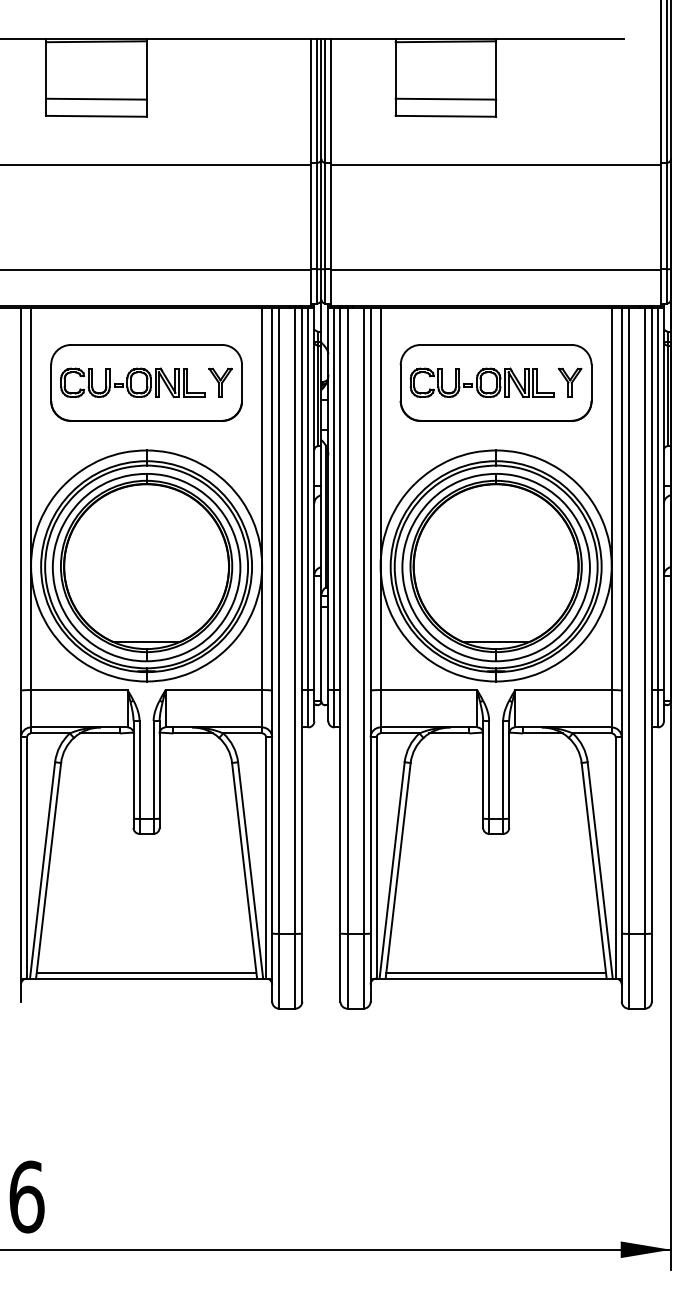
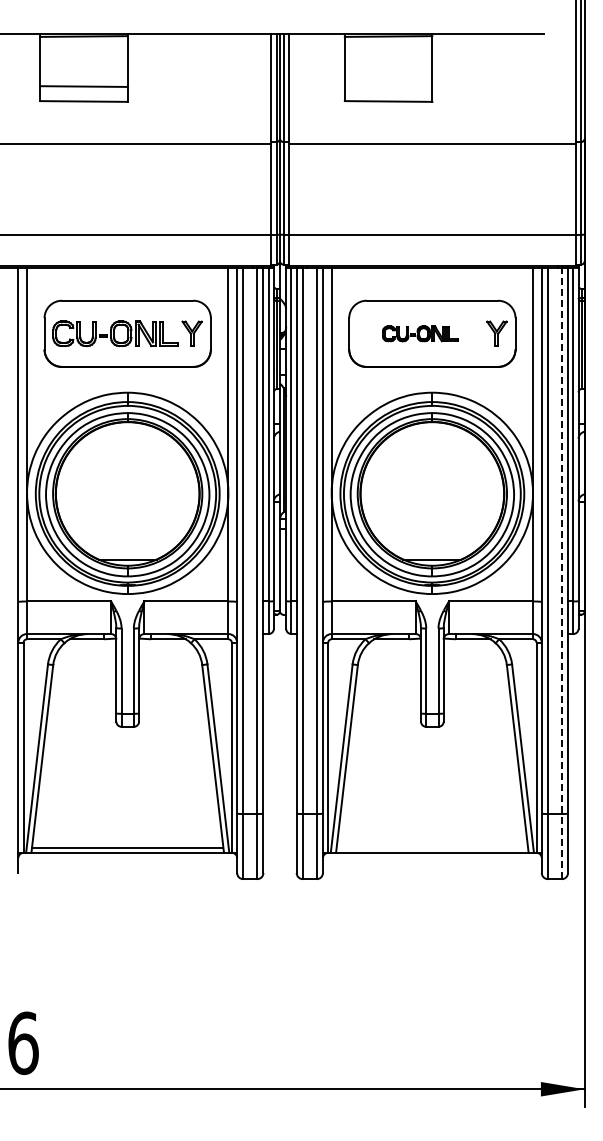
line: (445, 99) -> (388, 86), removed
part: (482, 382) -> (420, 333), size x0.6
line: (644, 657) -> (561, 573), solid -> dashed
line: (496, 972) -> (432, 847), removed

